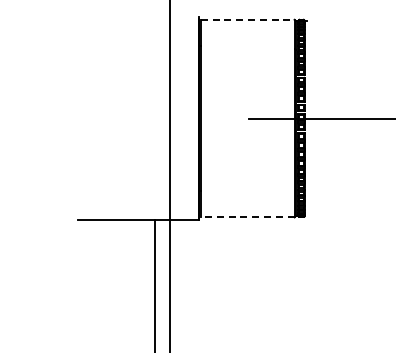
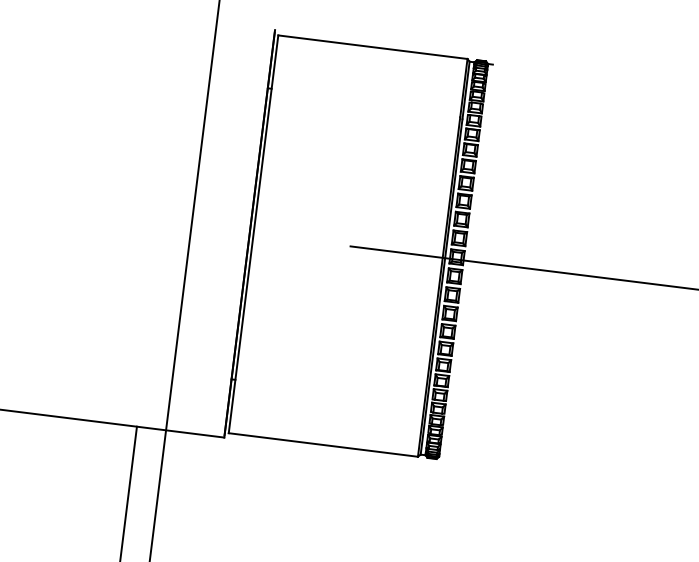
line: (247, 19) -> (372, 46), dashed -> solid
line: (247, 217) -> (323, 445), dashed -> solid

